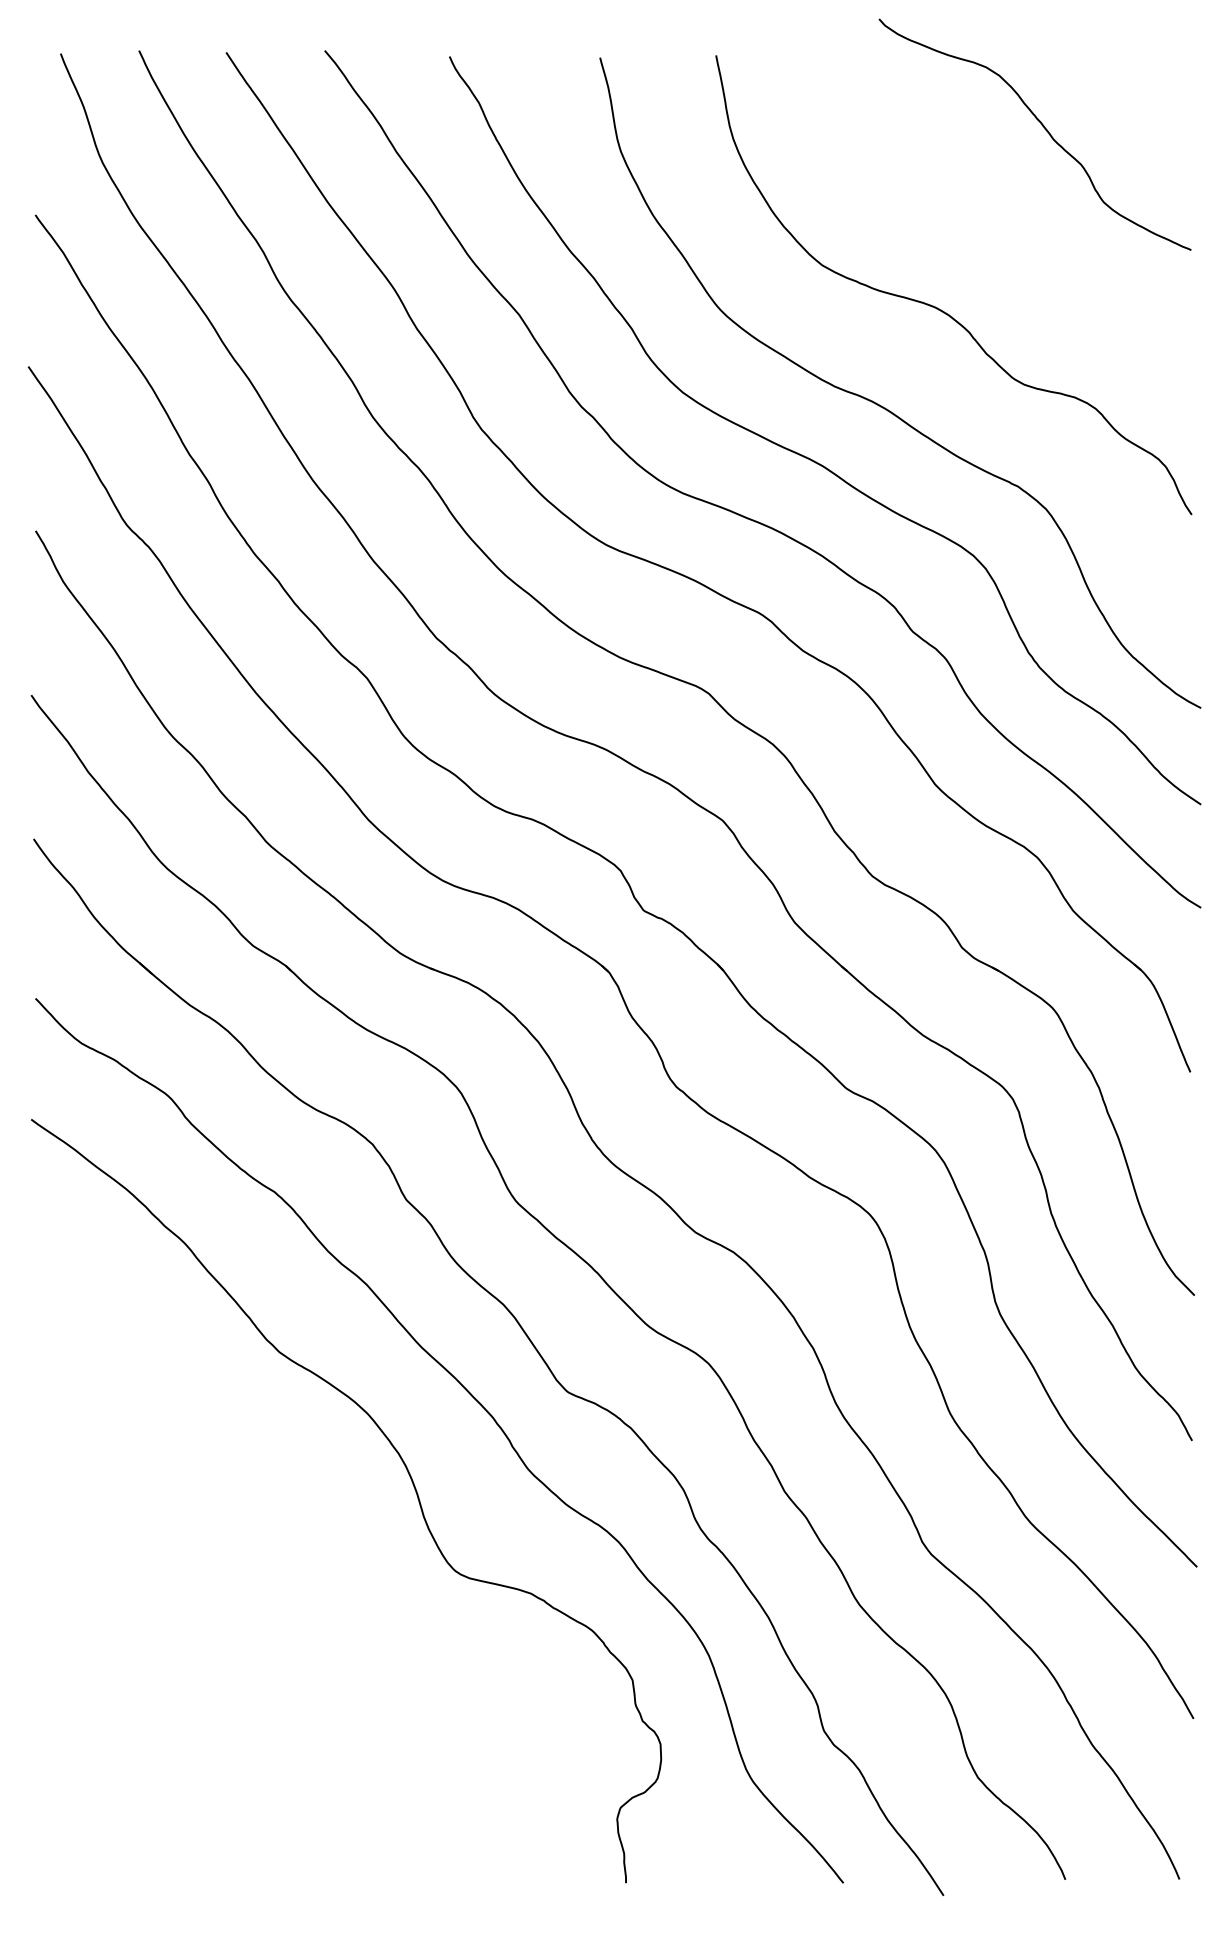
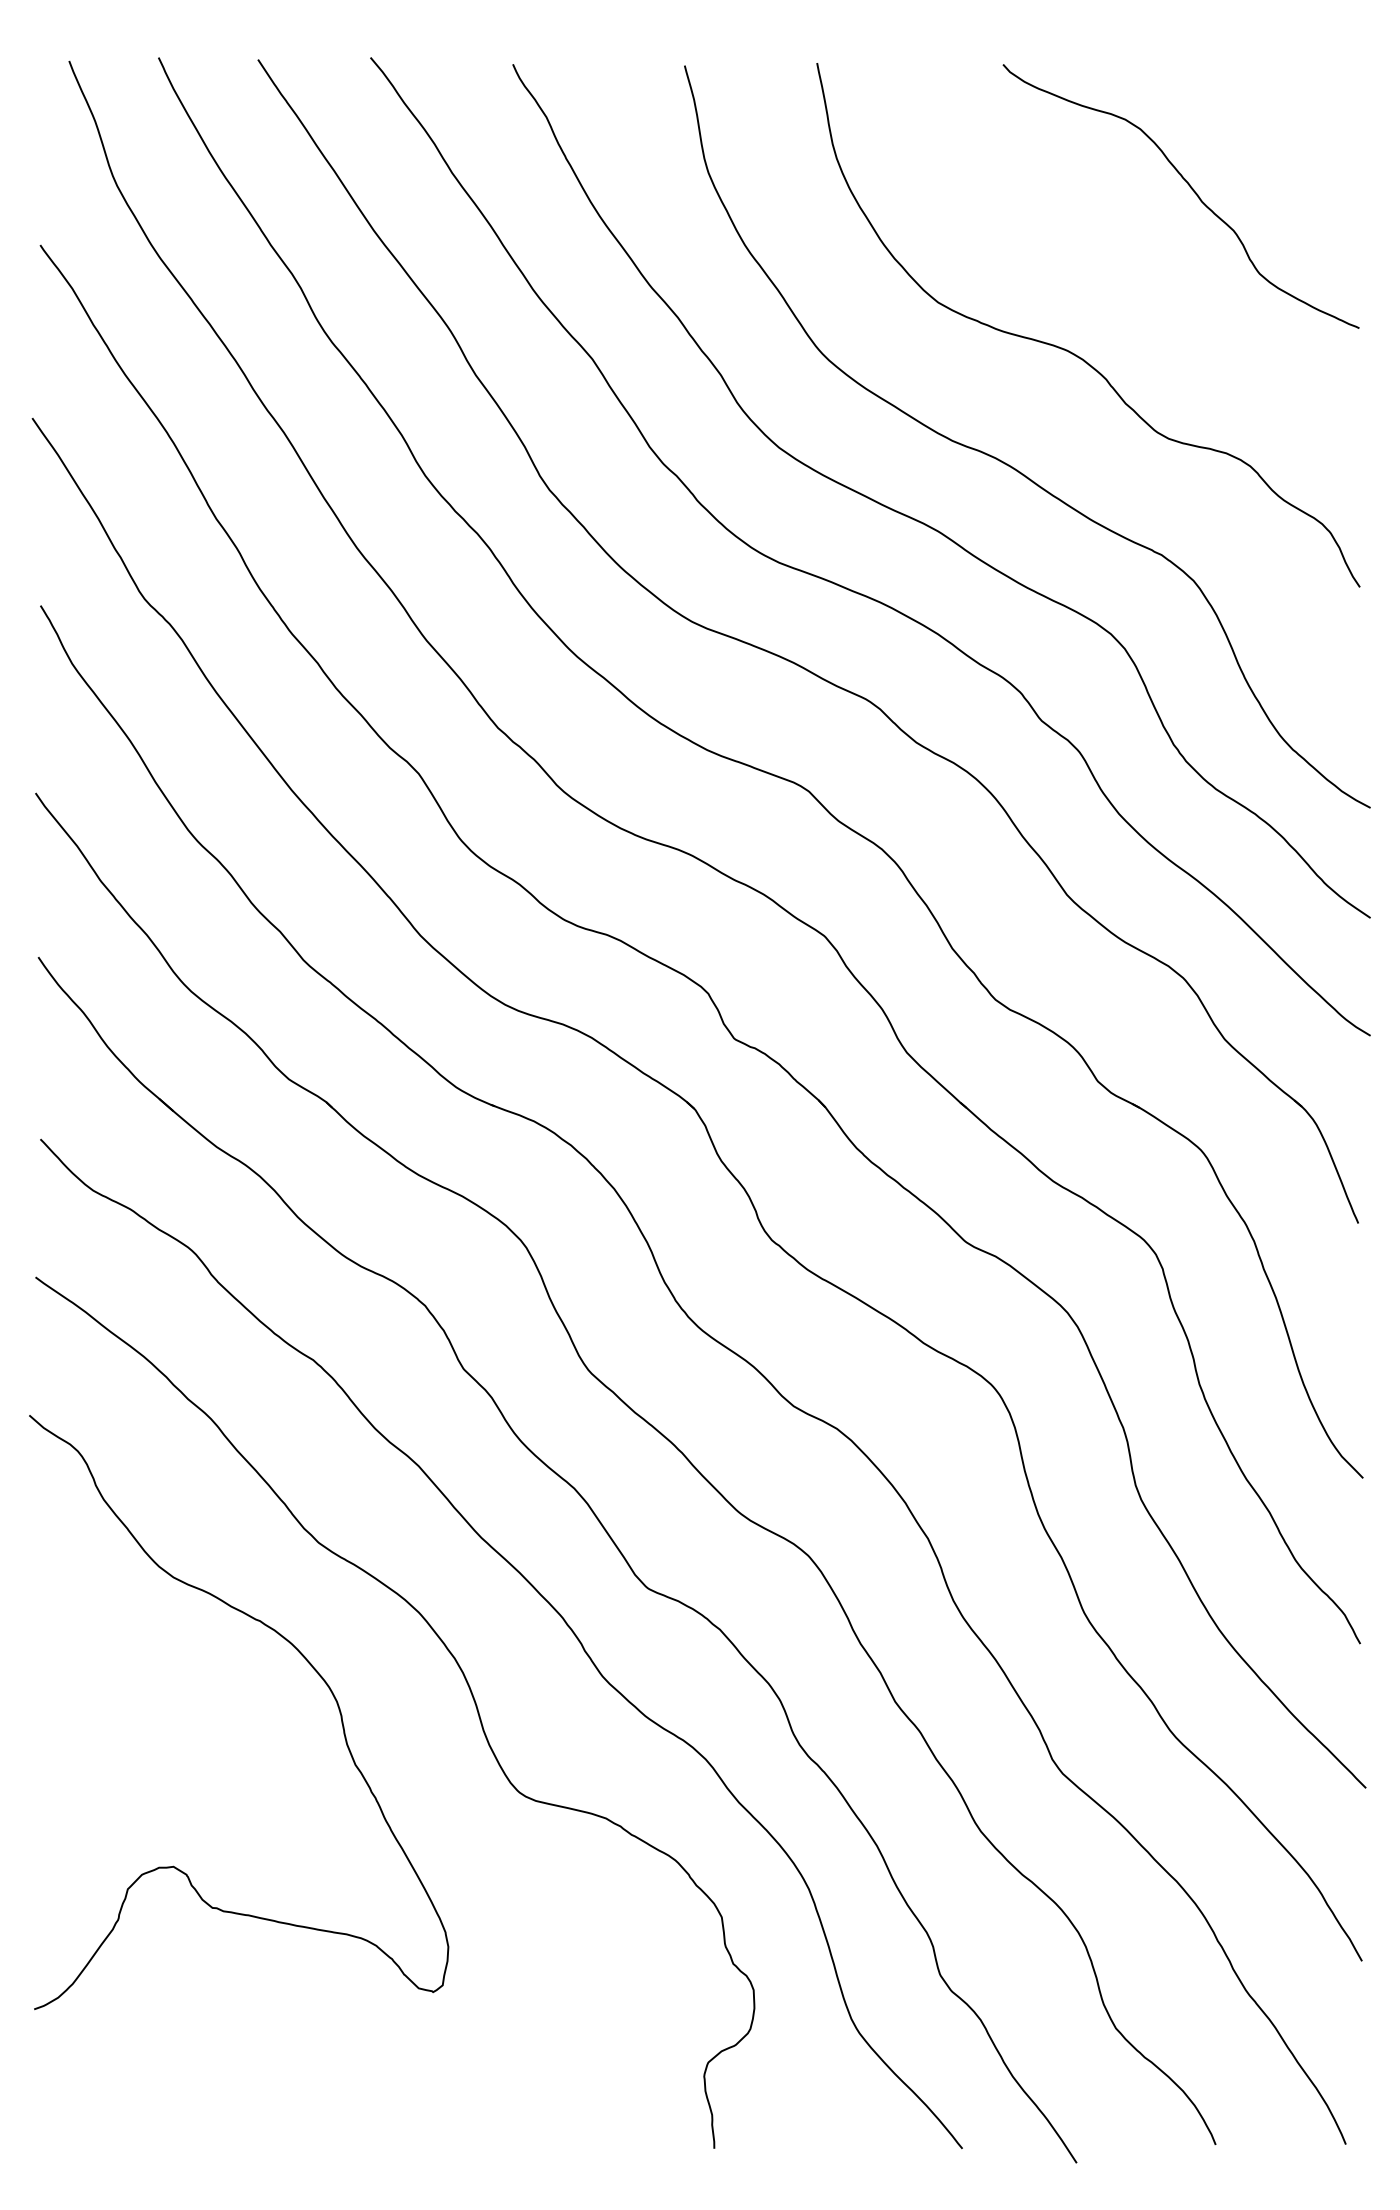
curve: (1043, 127) -> (1190, 188), moved
curve: (261, 1448) -> (298, 1652), added

